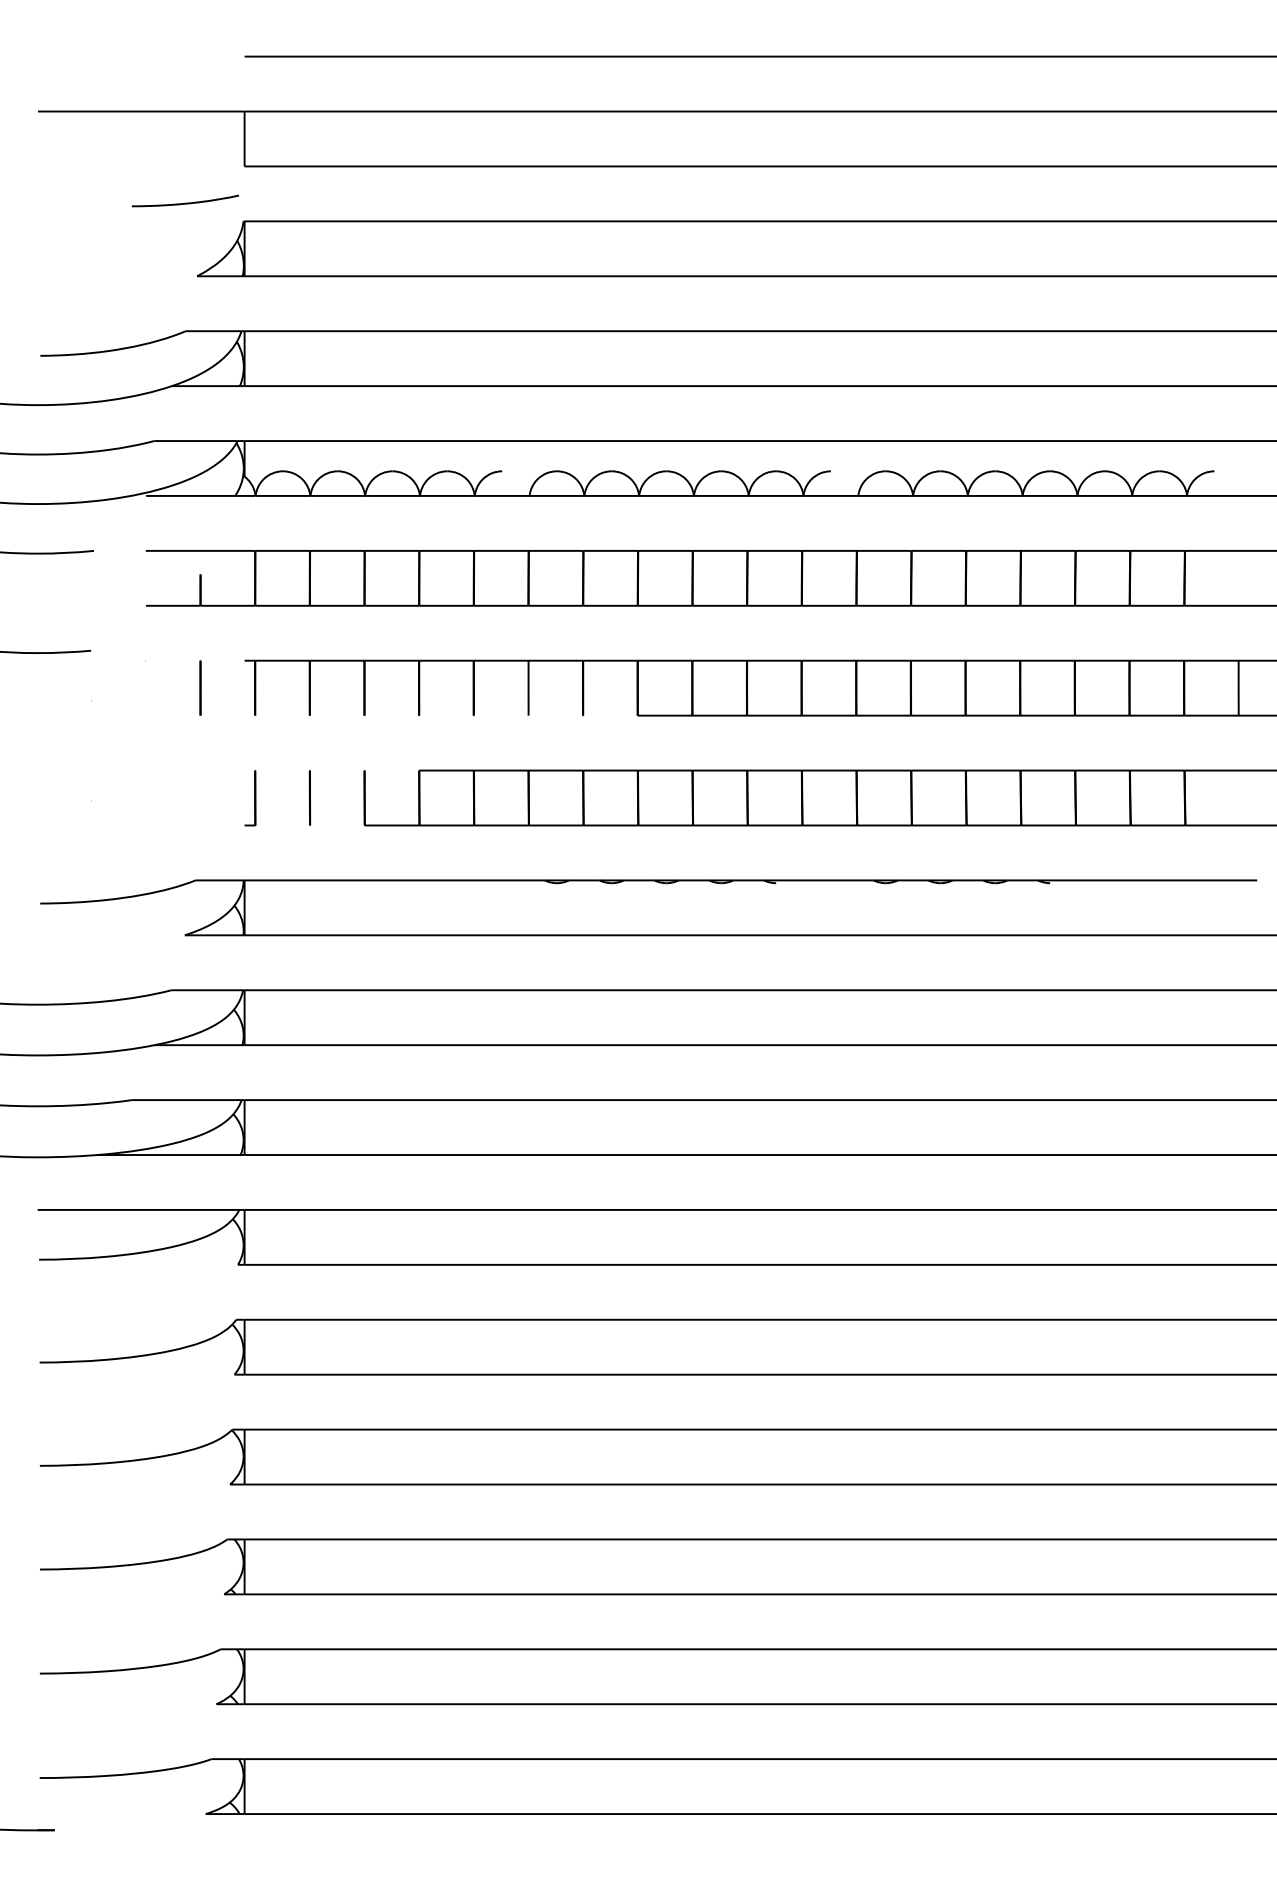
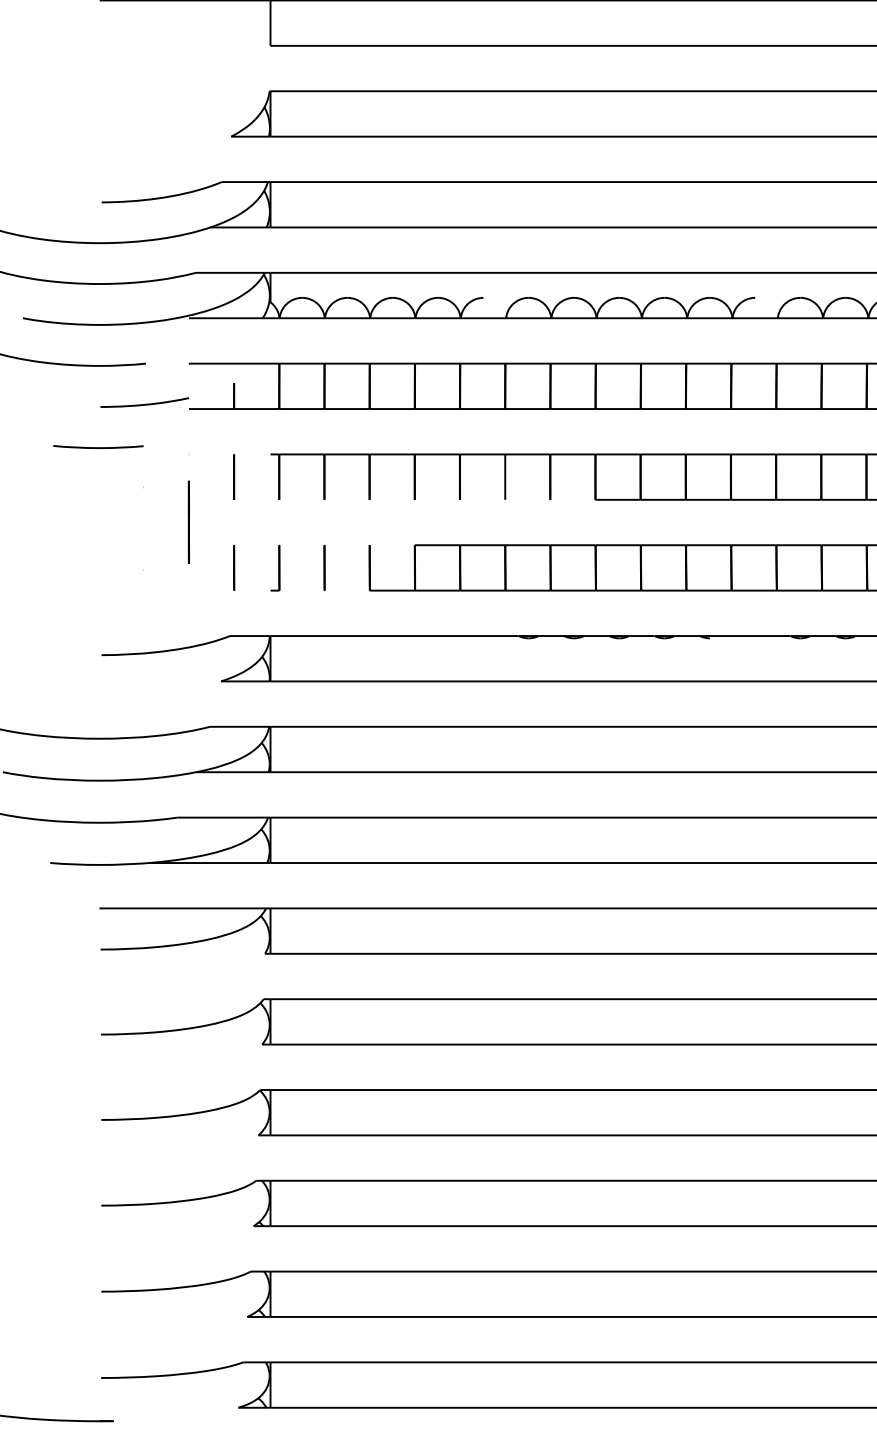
curve: (184, 202) -> (143, 403), moved
line: (145, 742) -> (188, 522), added
line: (200, 797) -> (234, 567), added

